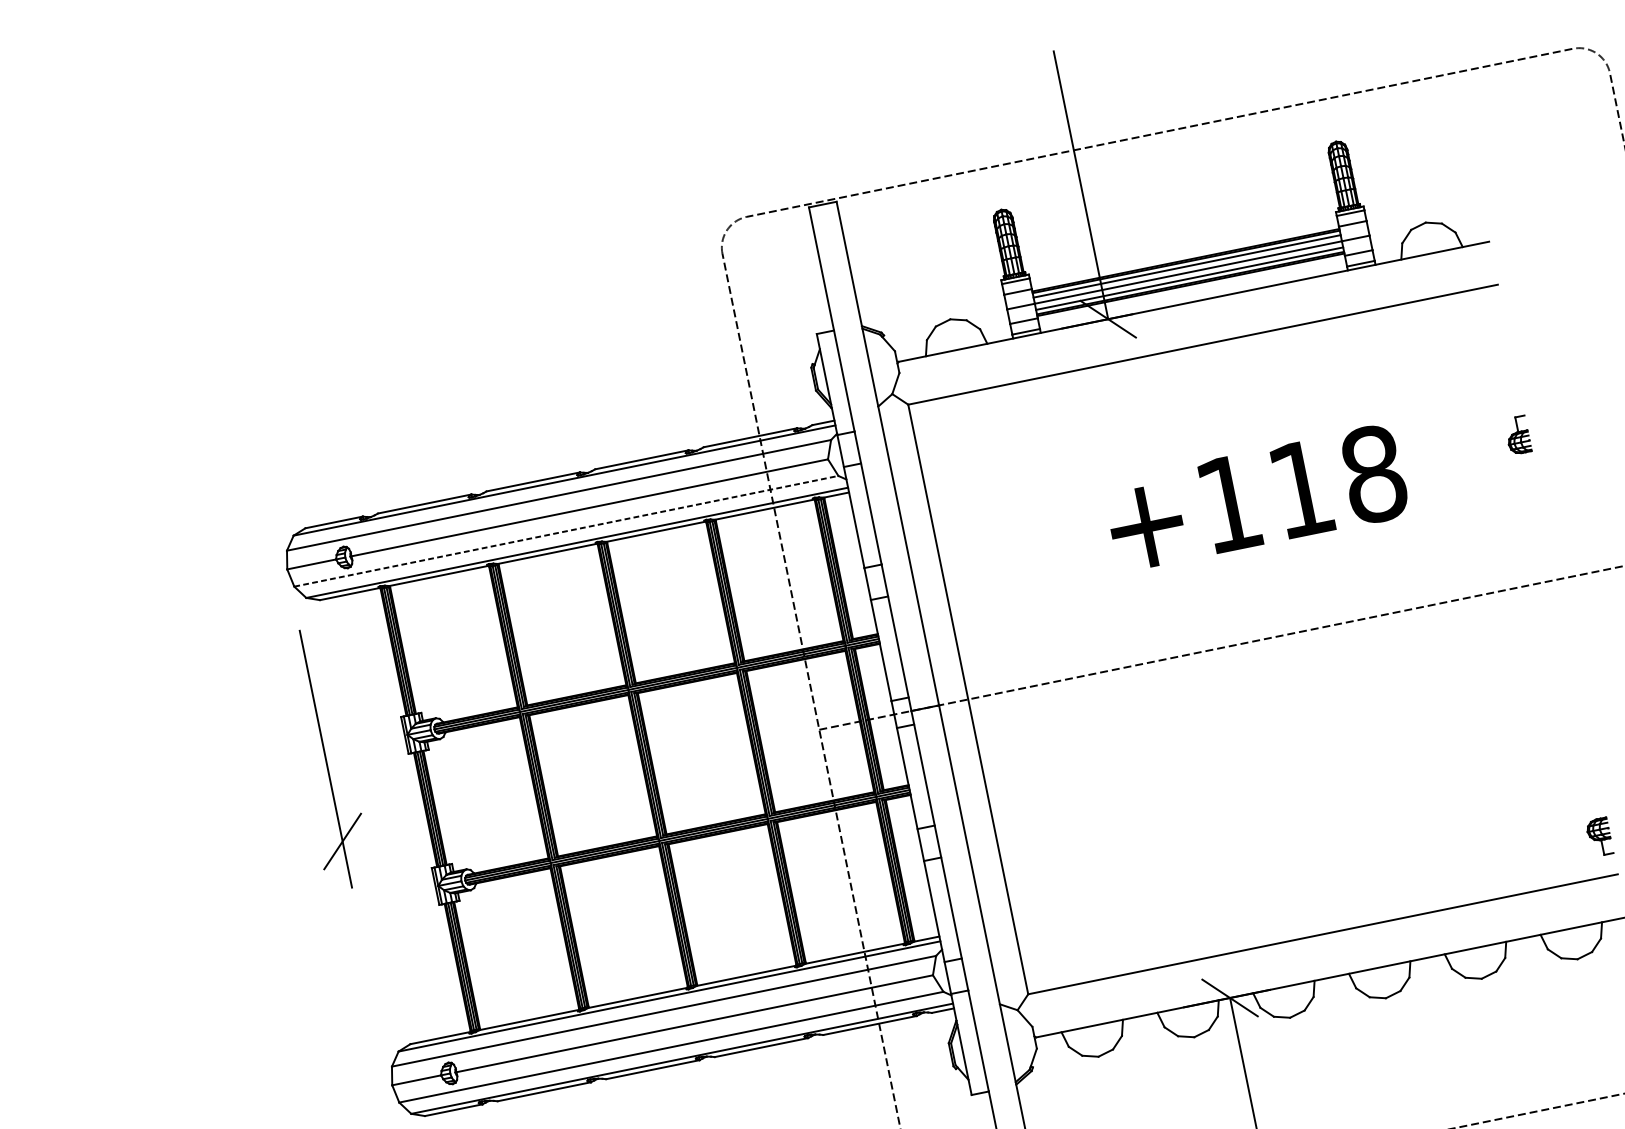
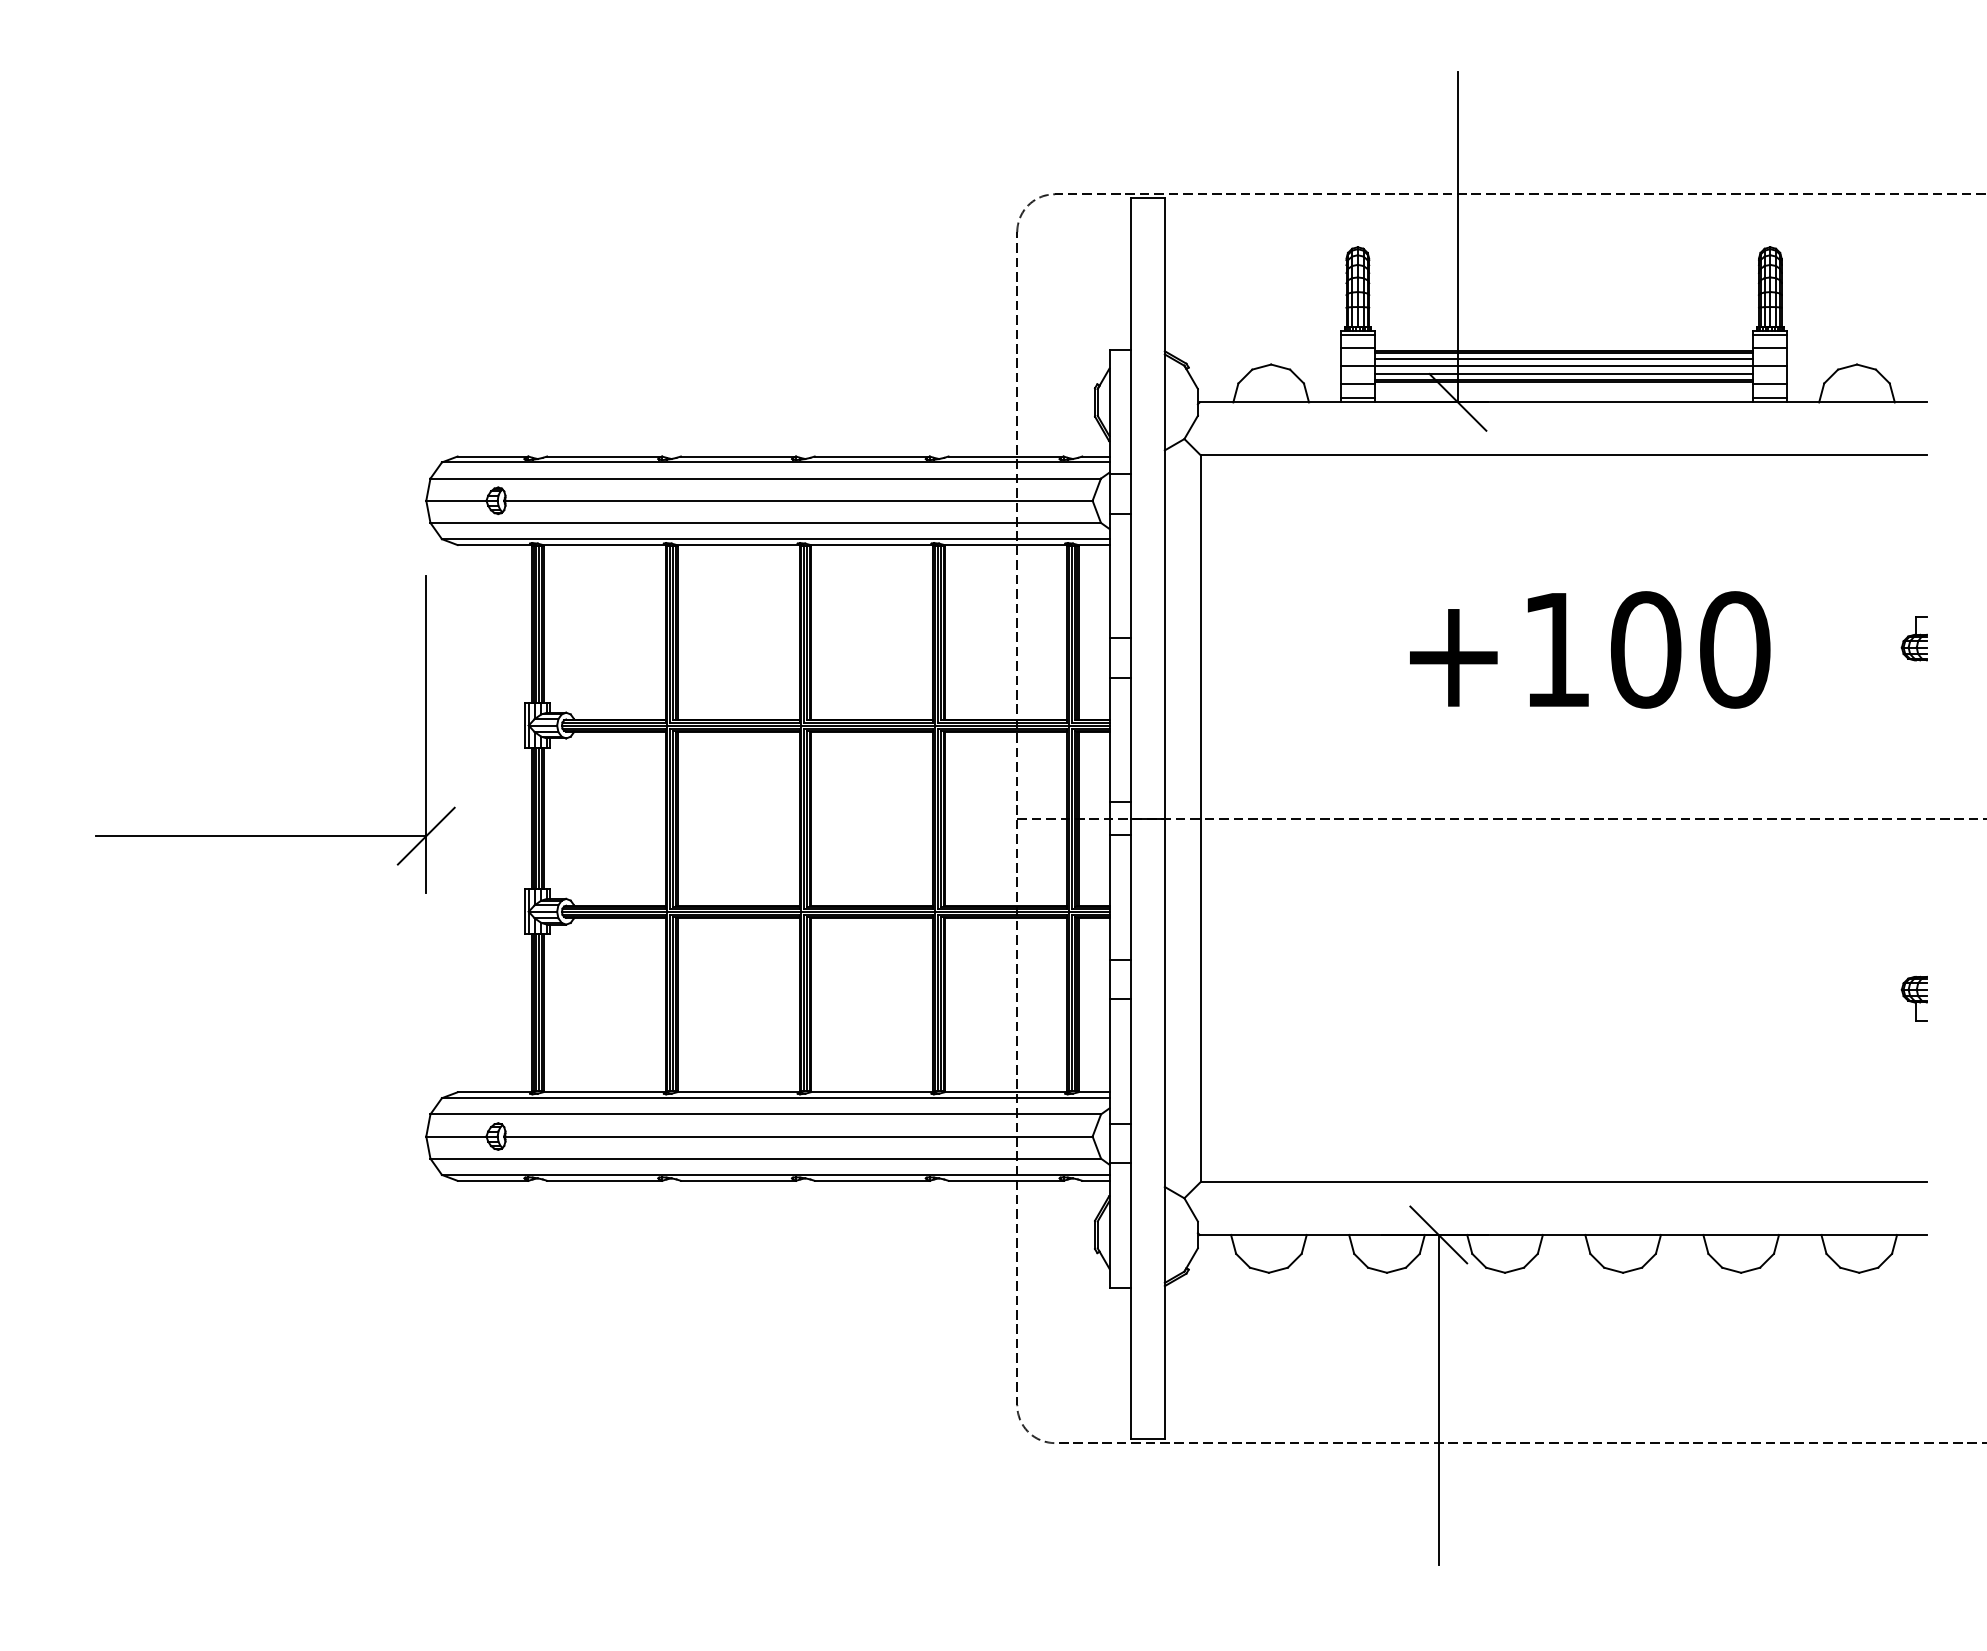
text: (1337, 481) -> (1690, 649), +118 -> +100
line: (566, 530) -> (766, 522), dashed -> solid
part: (1598, 837) -> (1913, 998), moved
line: (208, 869) -> (261, 836), added

